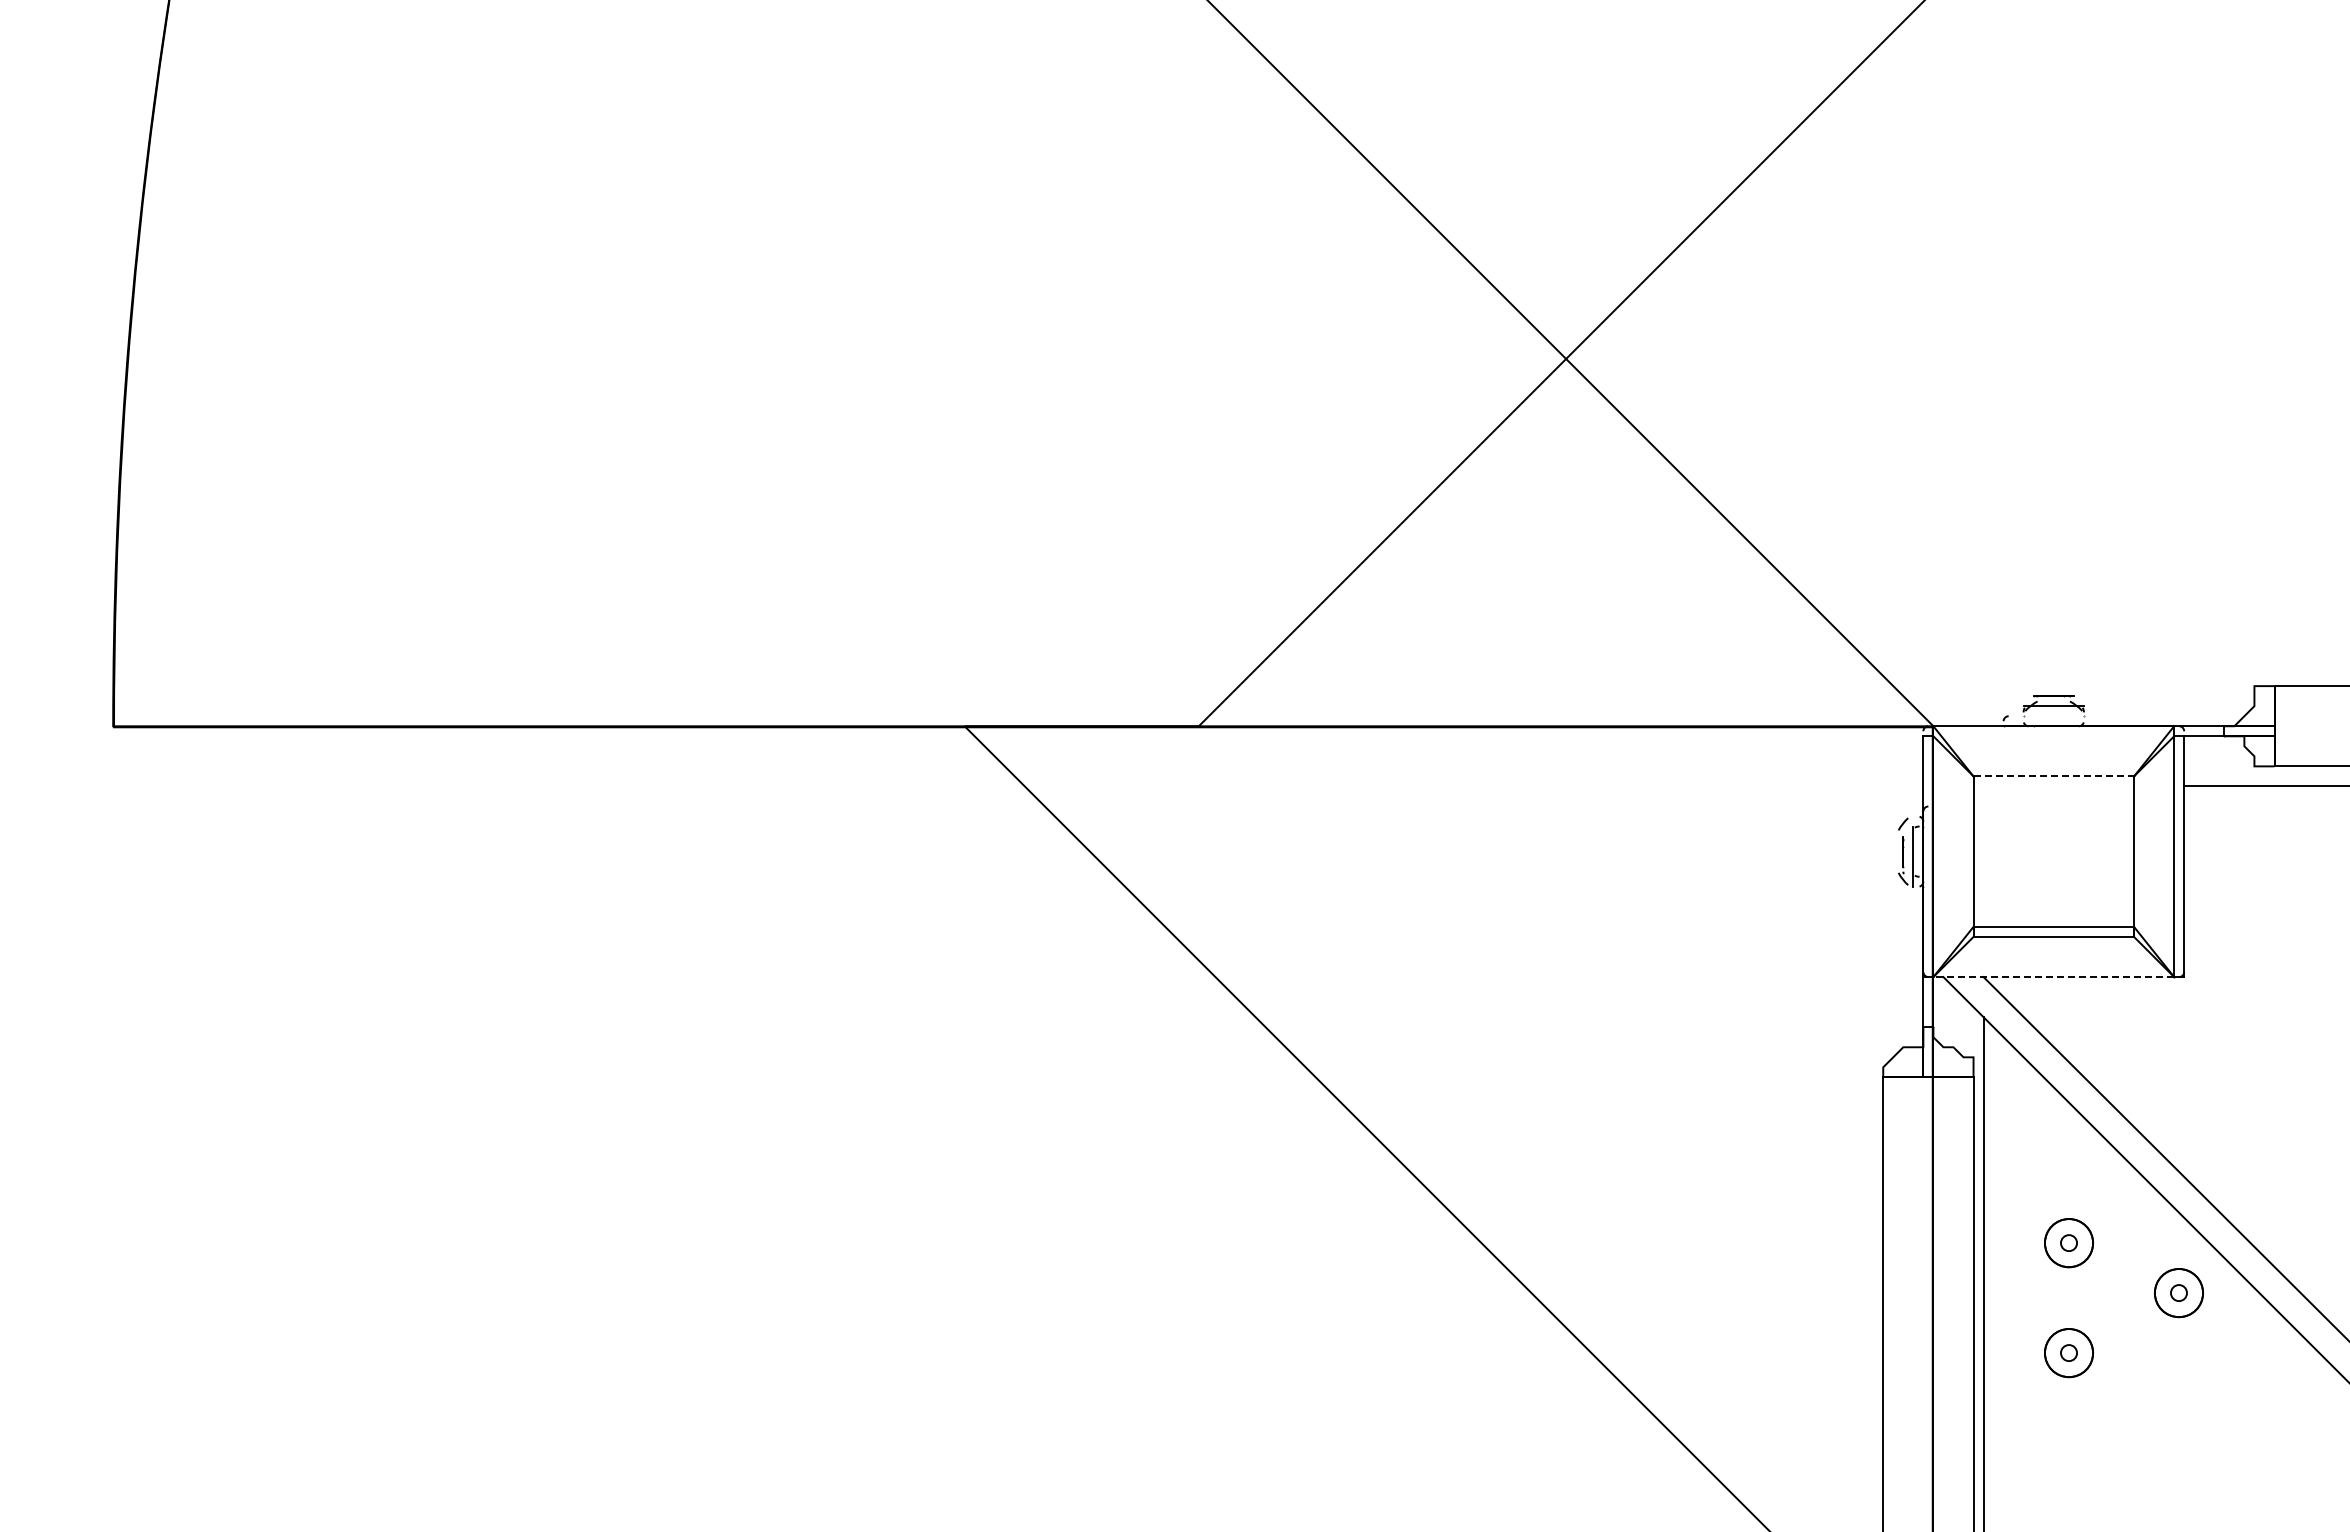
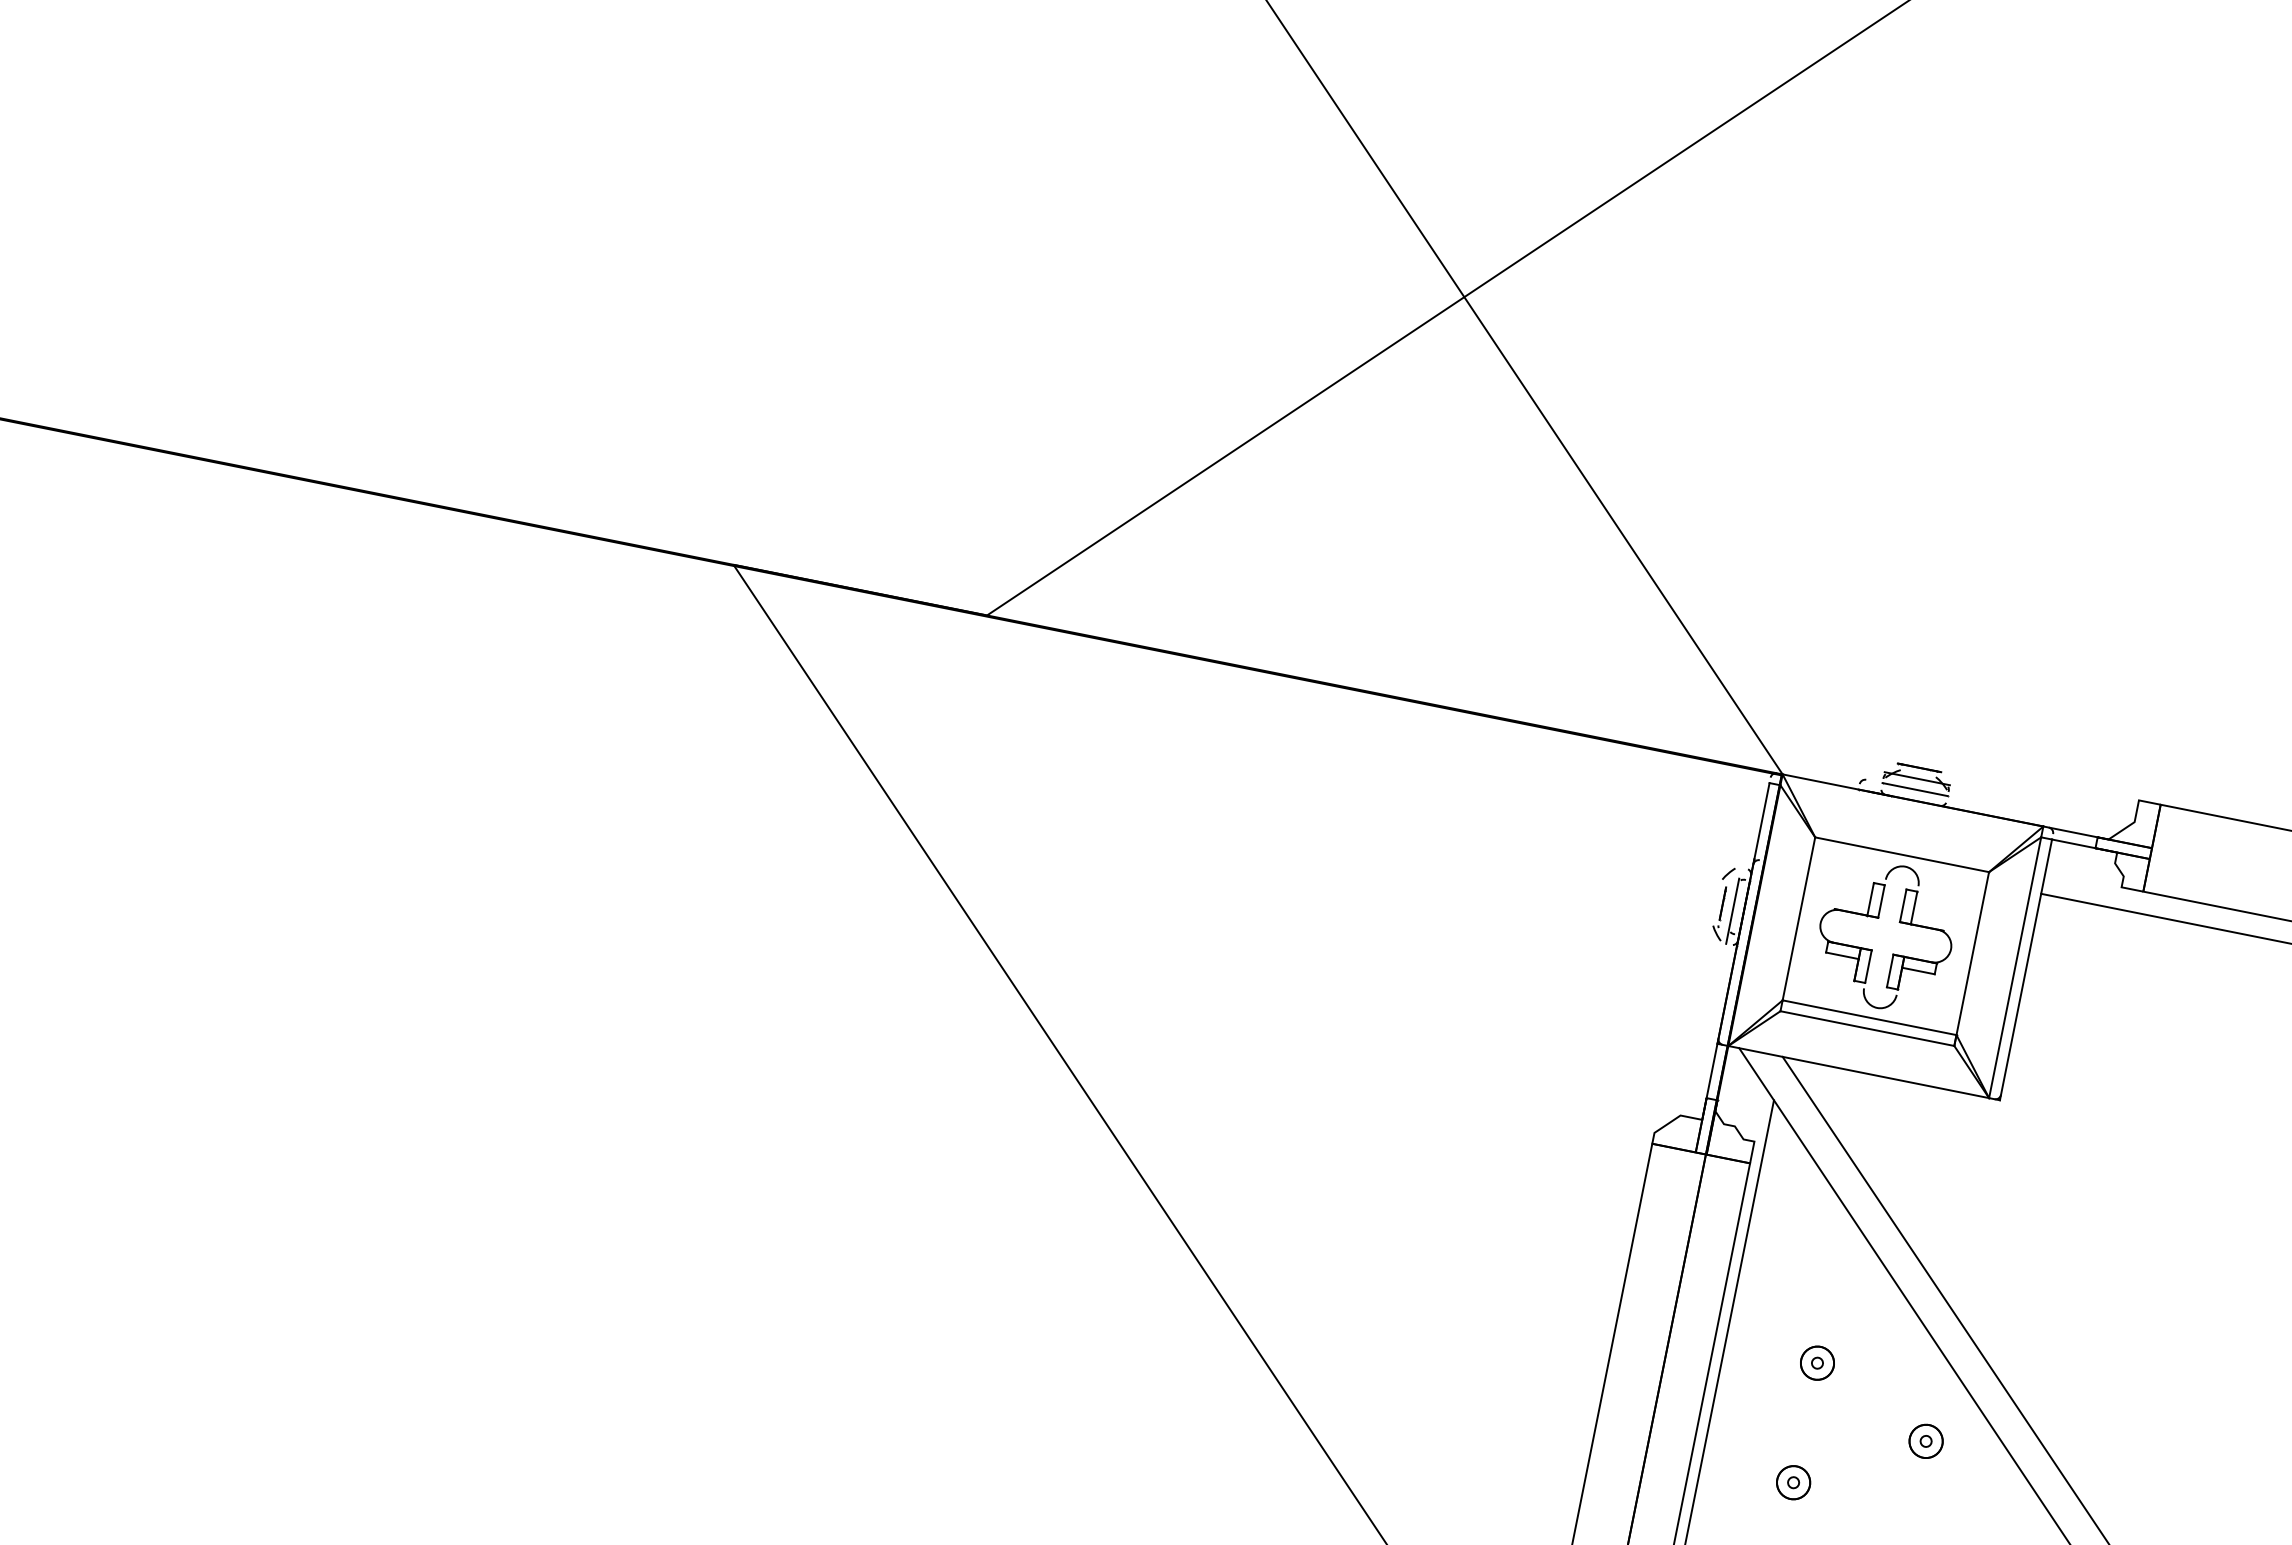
line: (2053, 716) -> (1914, 789), added
line: (2054, 776) -> (1902, 855), dashed -> solid
part: (2044, 837) -> (1878, 918), added
line: (2053, 977) -> (1858, 1072), dashed -> solid
part: (2068, 1242) -> (1817, 1362), size x0.62
part: (2179, 1292) -> (1926, 1440), size x0.62
part: (2068, 1353) -> (1793, 1482), size x0.62

